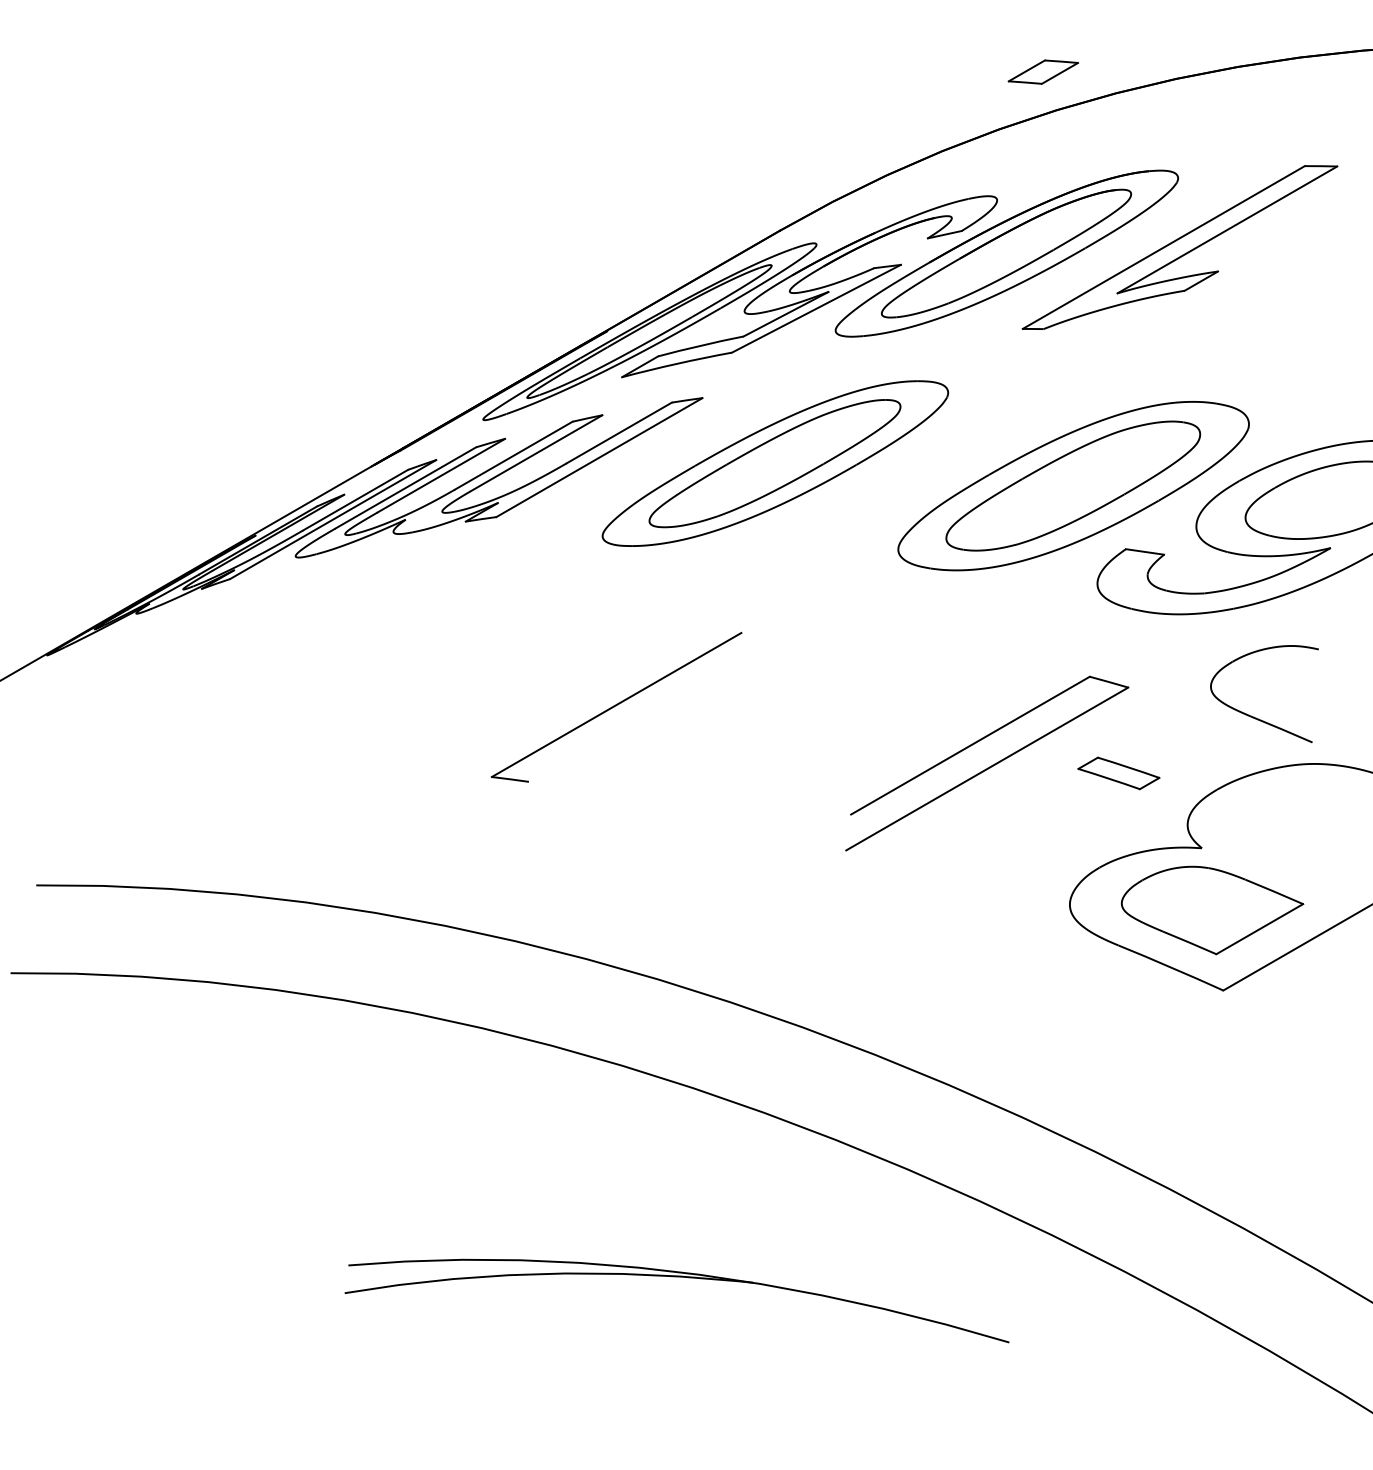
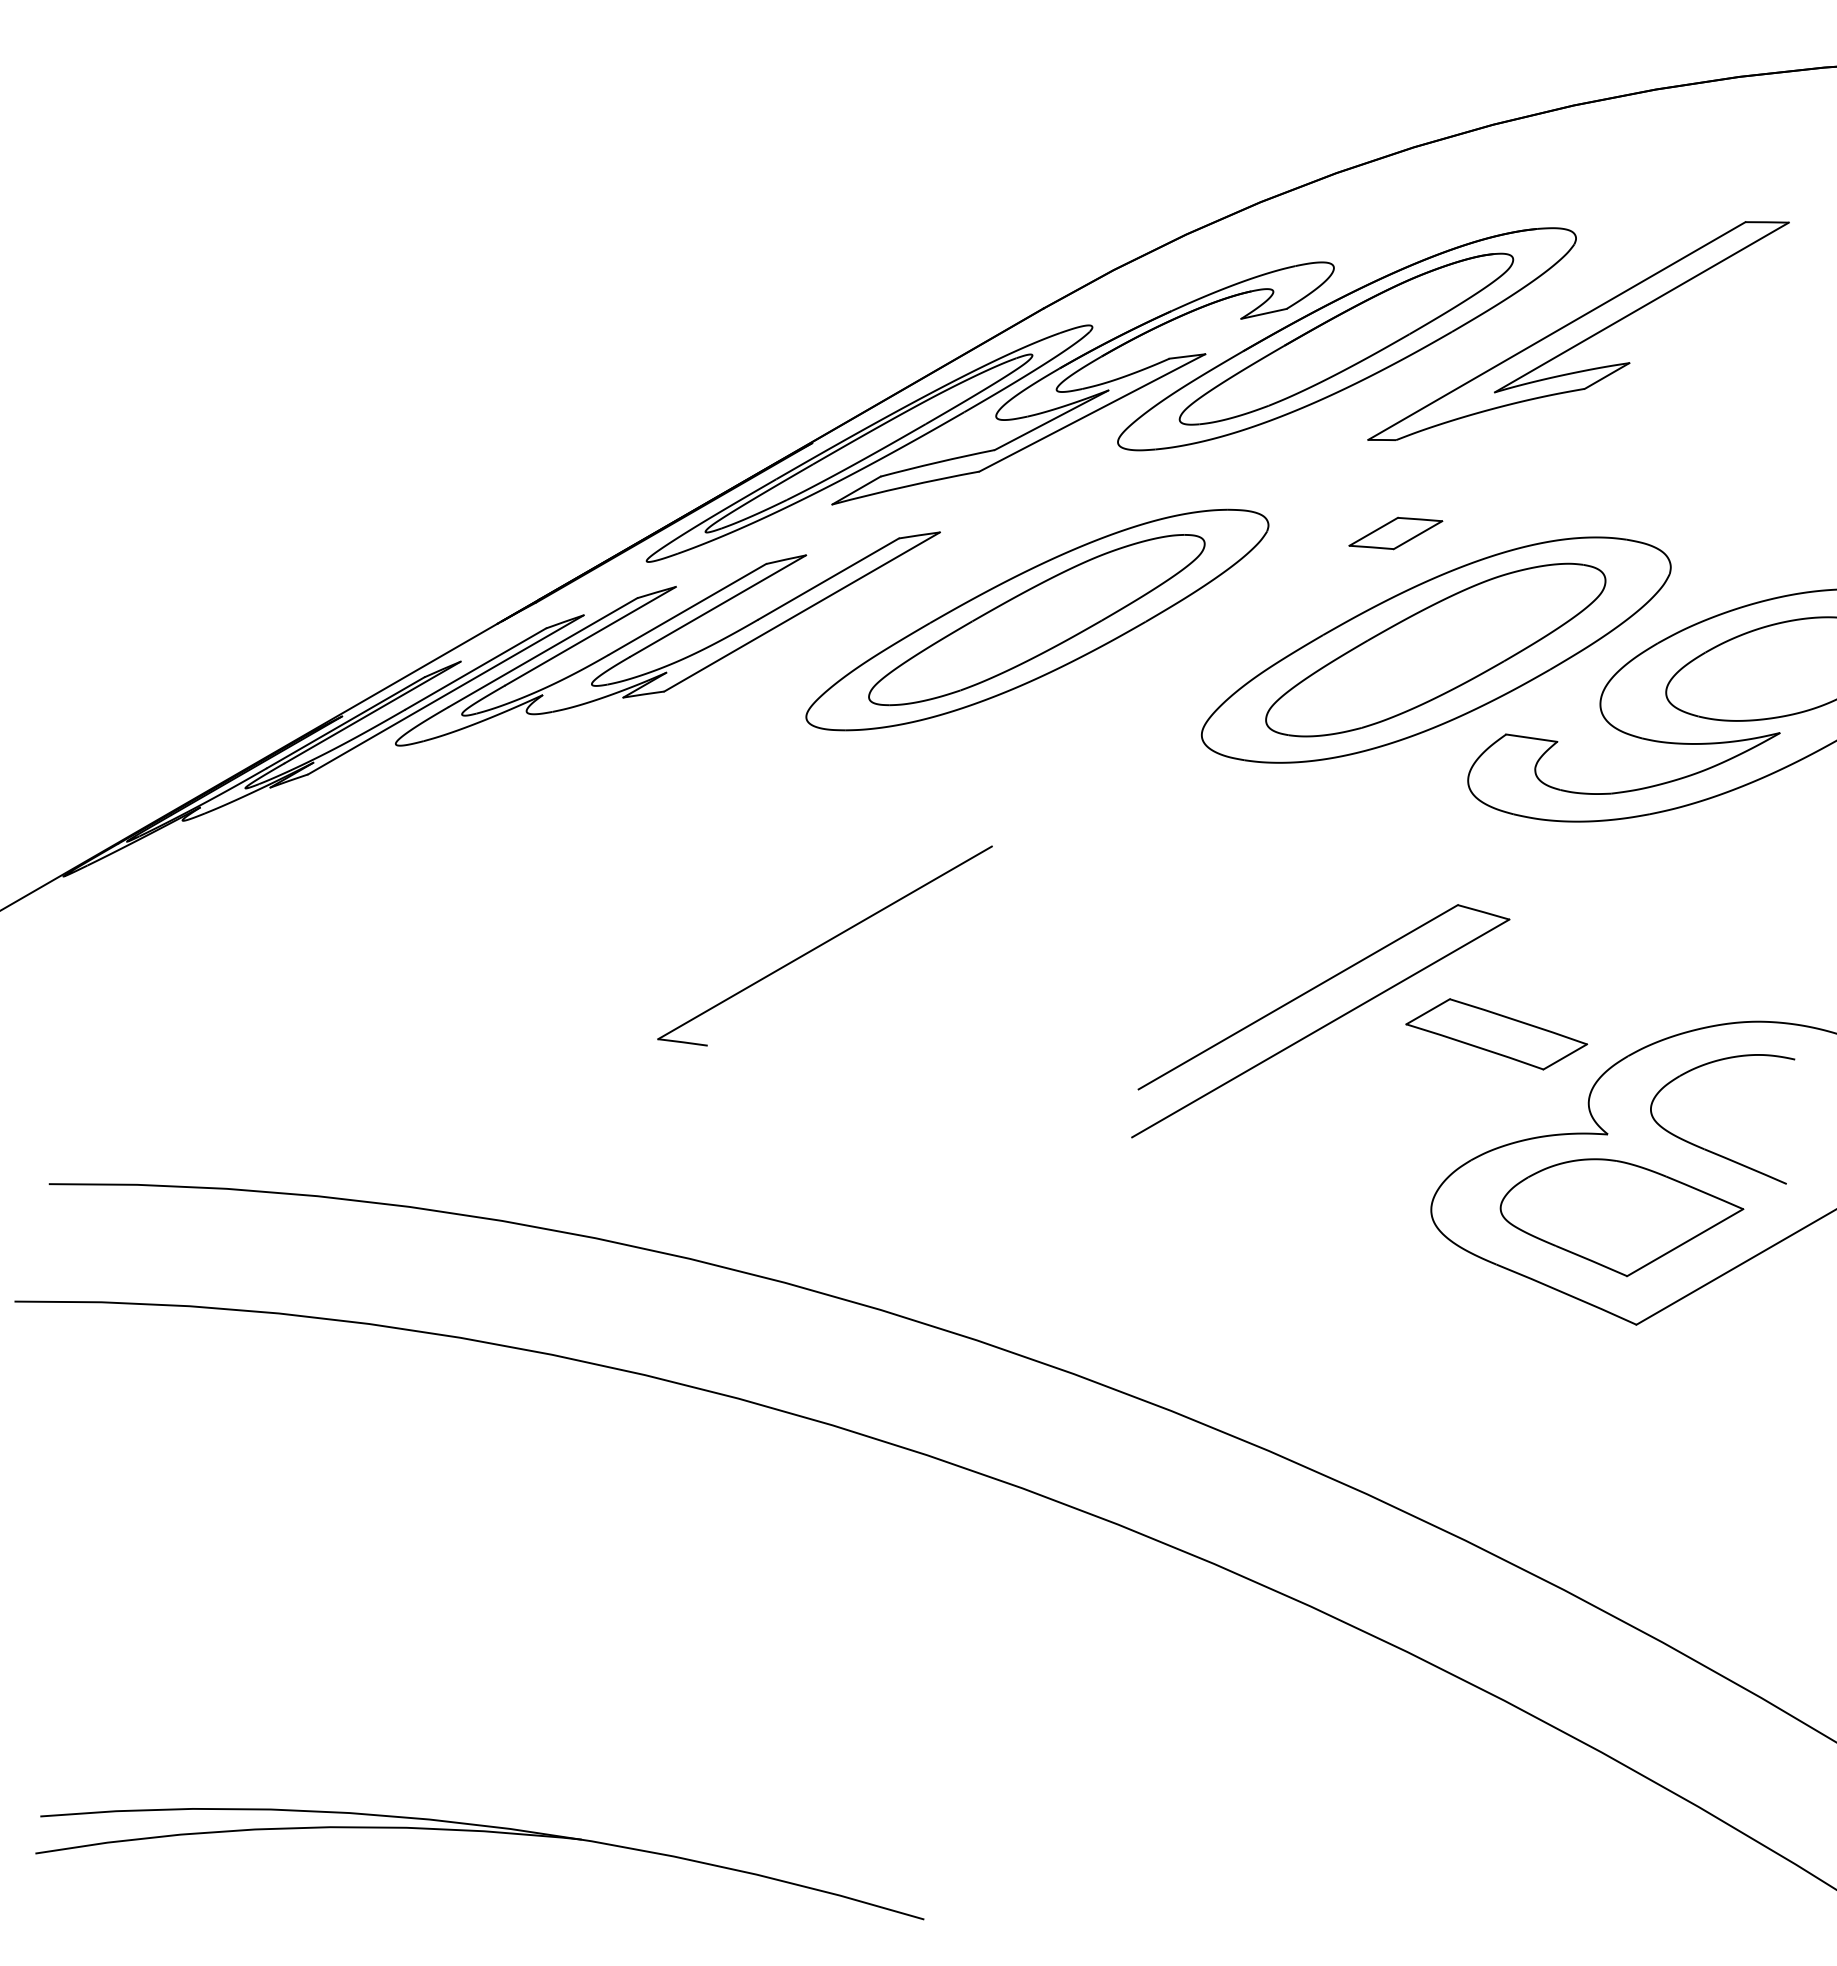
part: (1043, 72) -> (1395, 533), moved
part: (1255, 717) -> (1710, 1150), moved
part: (1118, 773) -> (1496, 1034), size x1.67
part: (679, 1277) -> (482, 1832), moved

